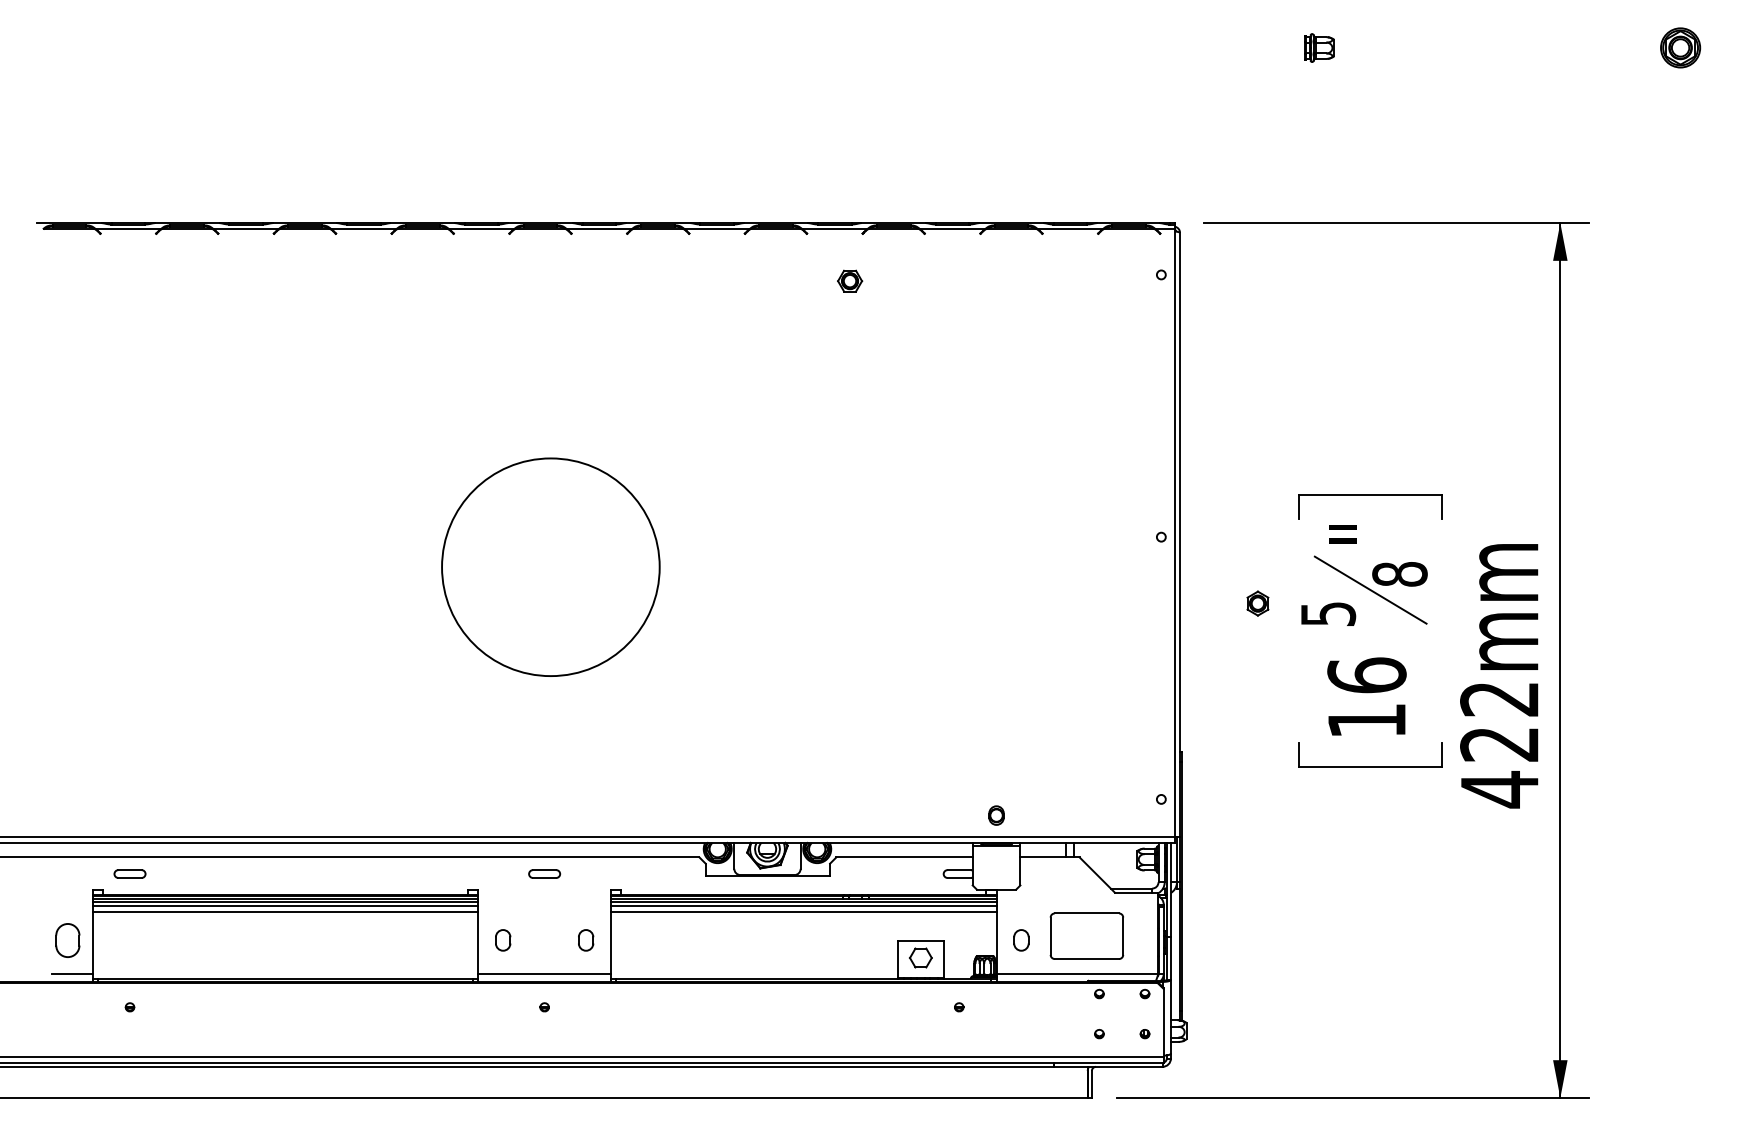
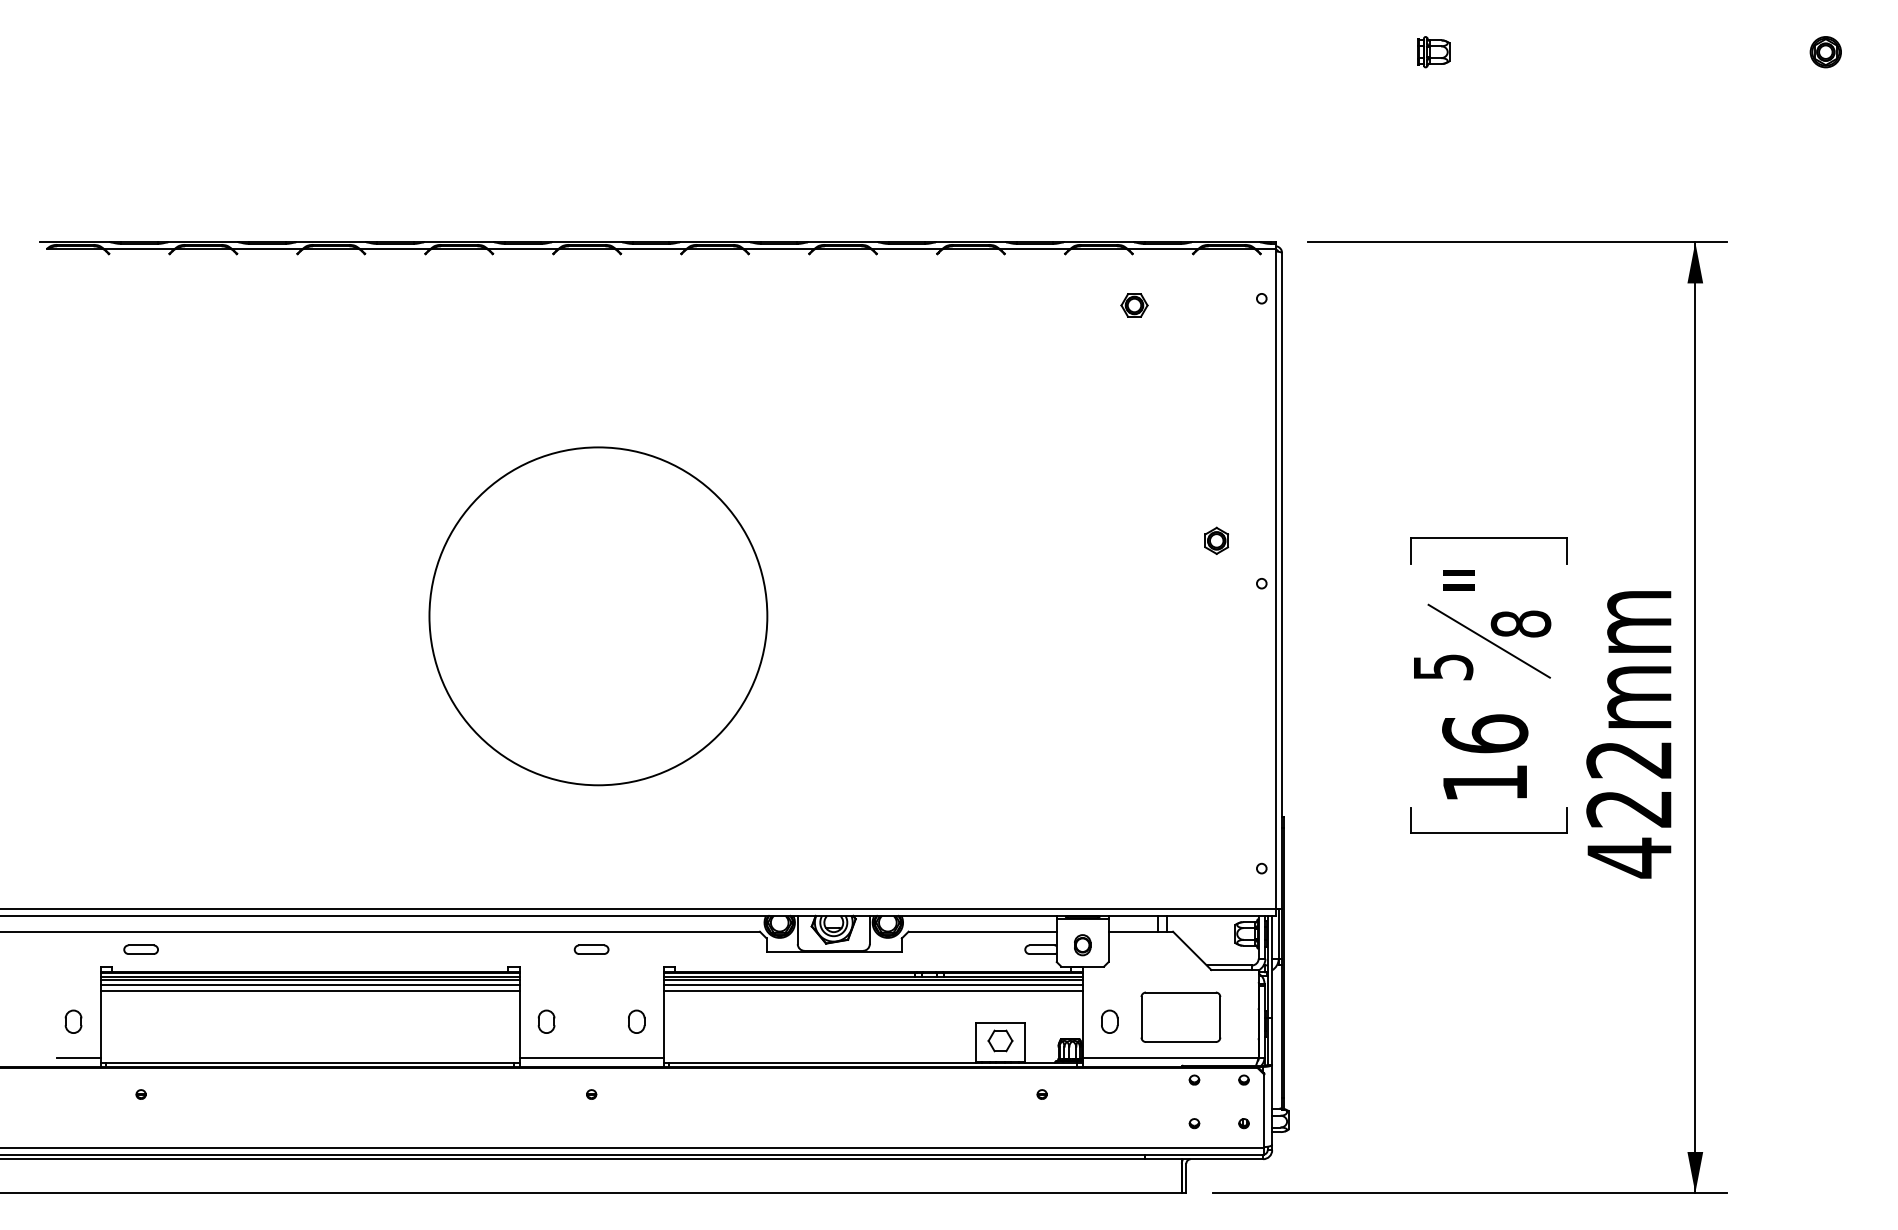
part: (1680, 48) -> (1825, 52), size x0.71
part: (850, 281) -> (1134, 305), moved
circle: (550, 567) -> (598, 616), size x1.43
part: (1257, 603) -> (1216, 540), moved
part: (996, 815) -> (1082, 945), moved
part: (67, 940) -> (73, 1021), size x0.62

